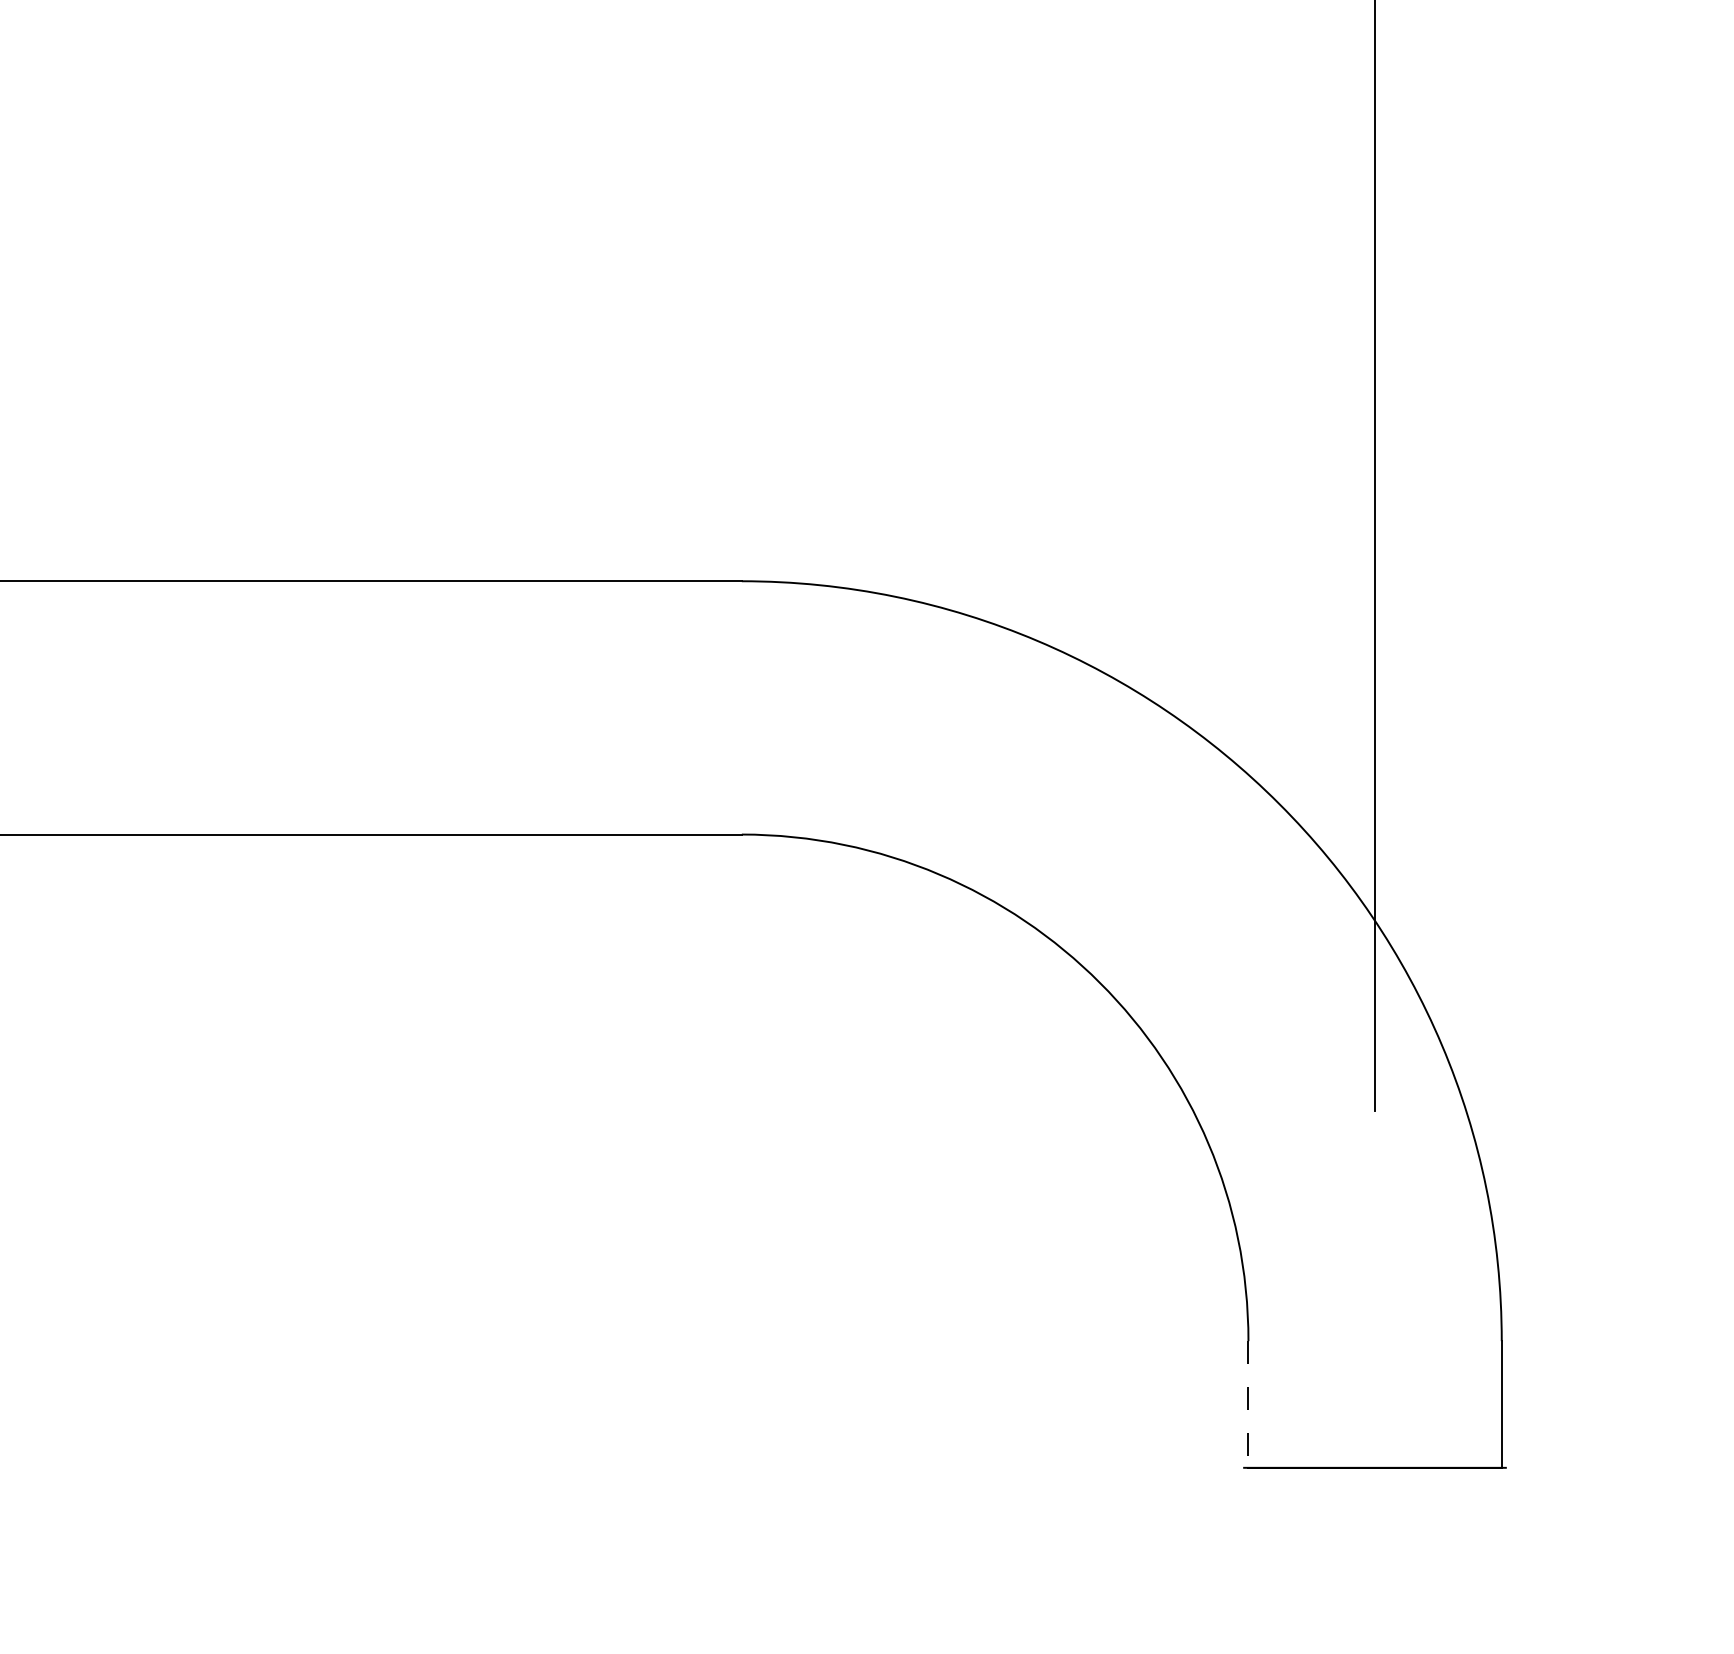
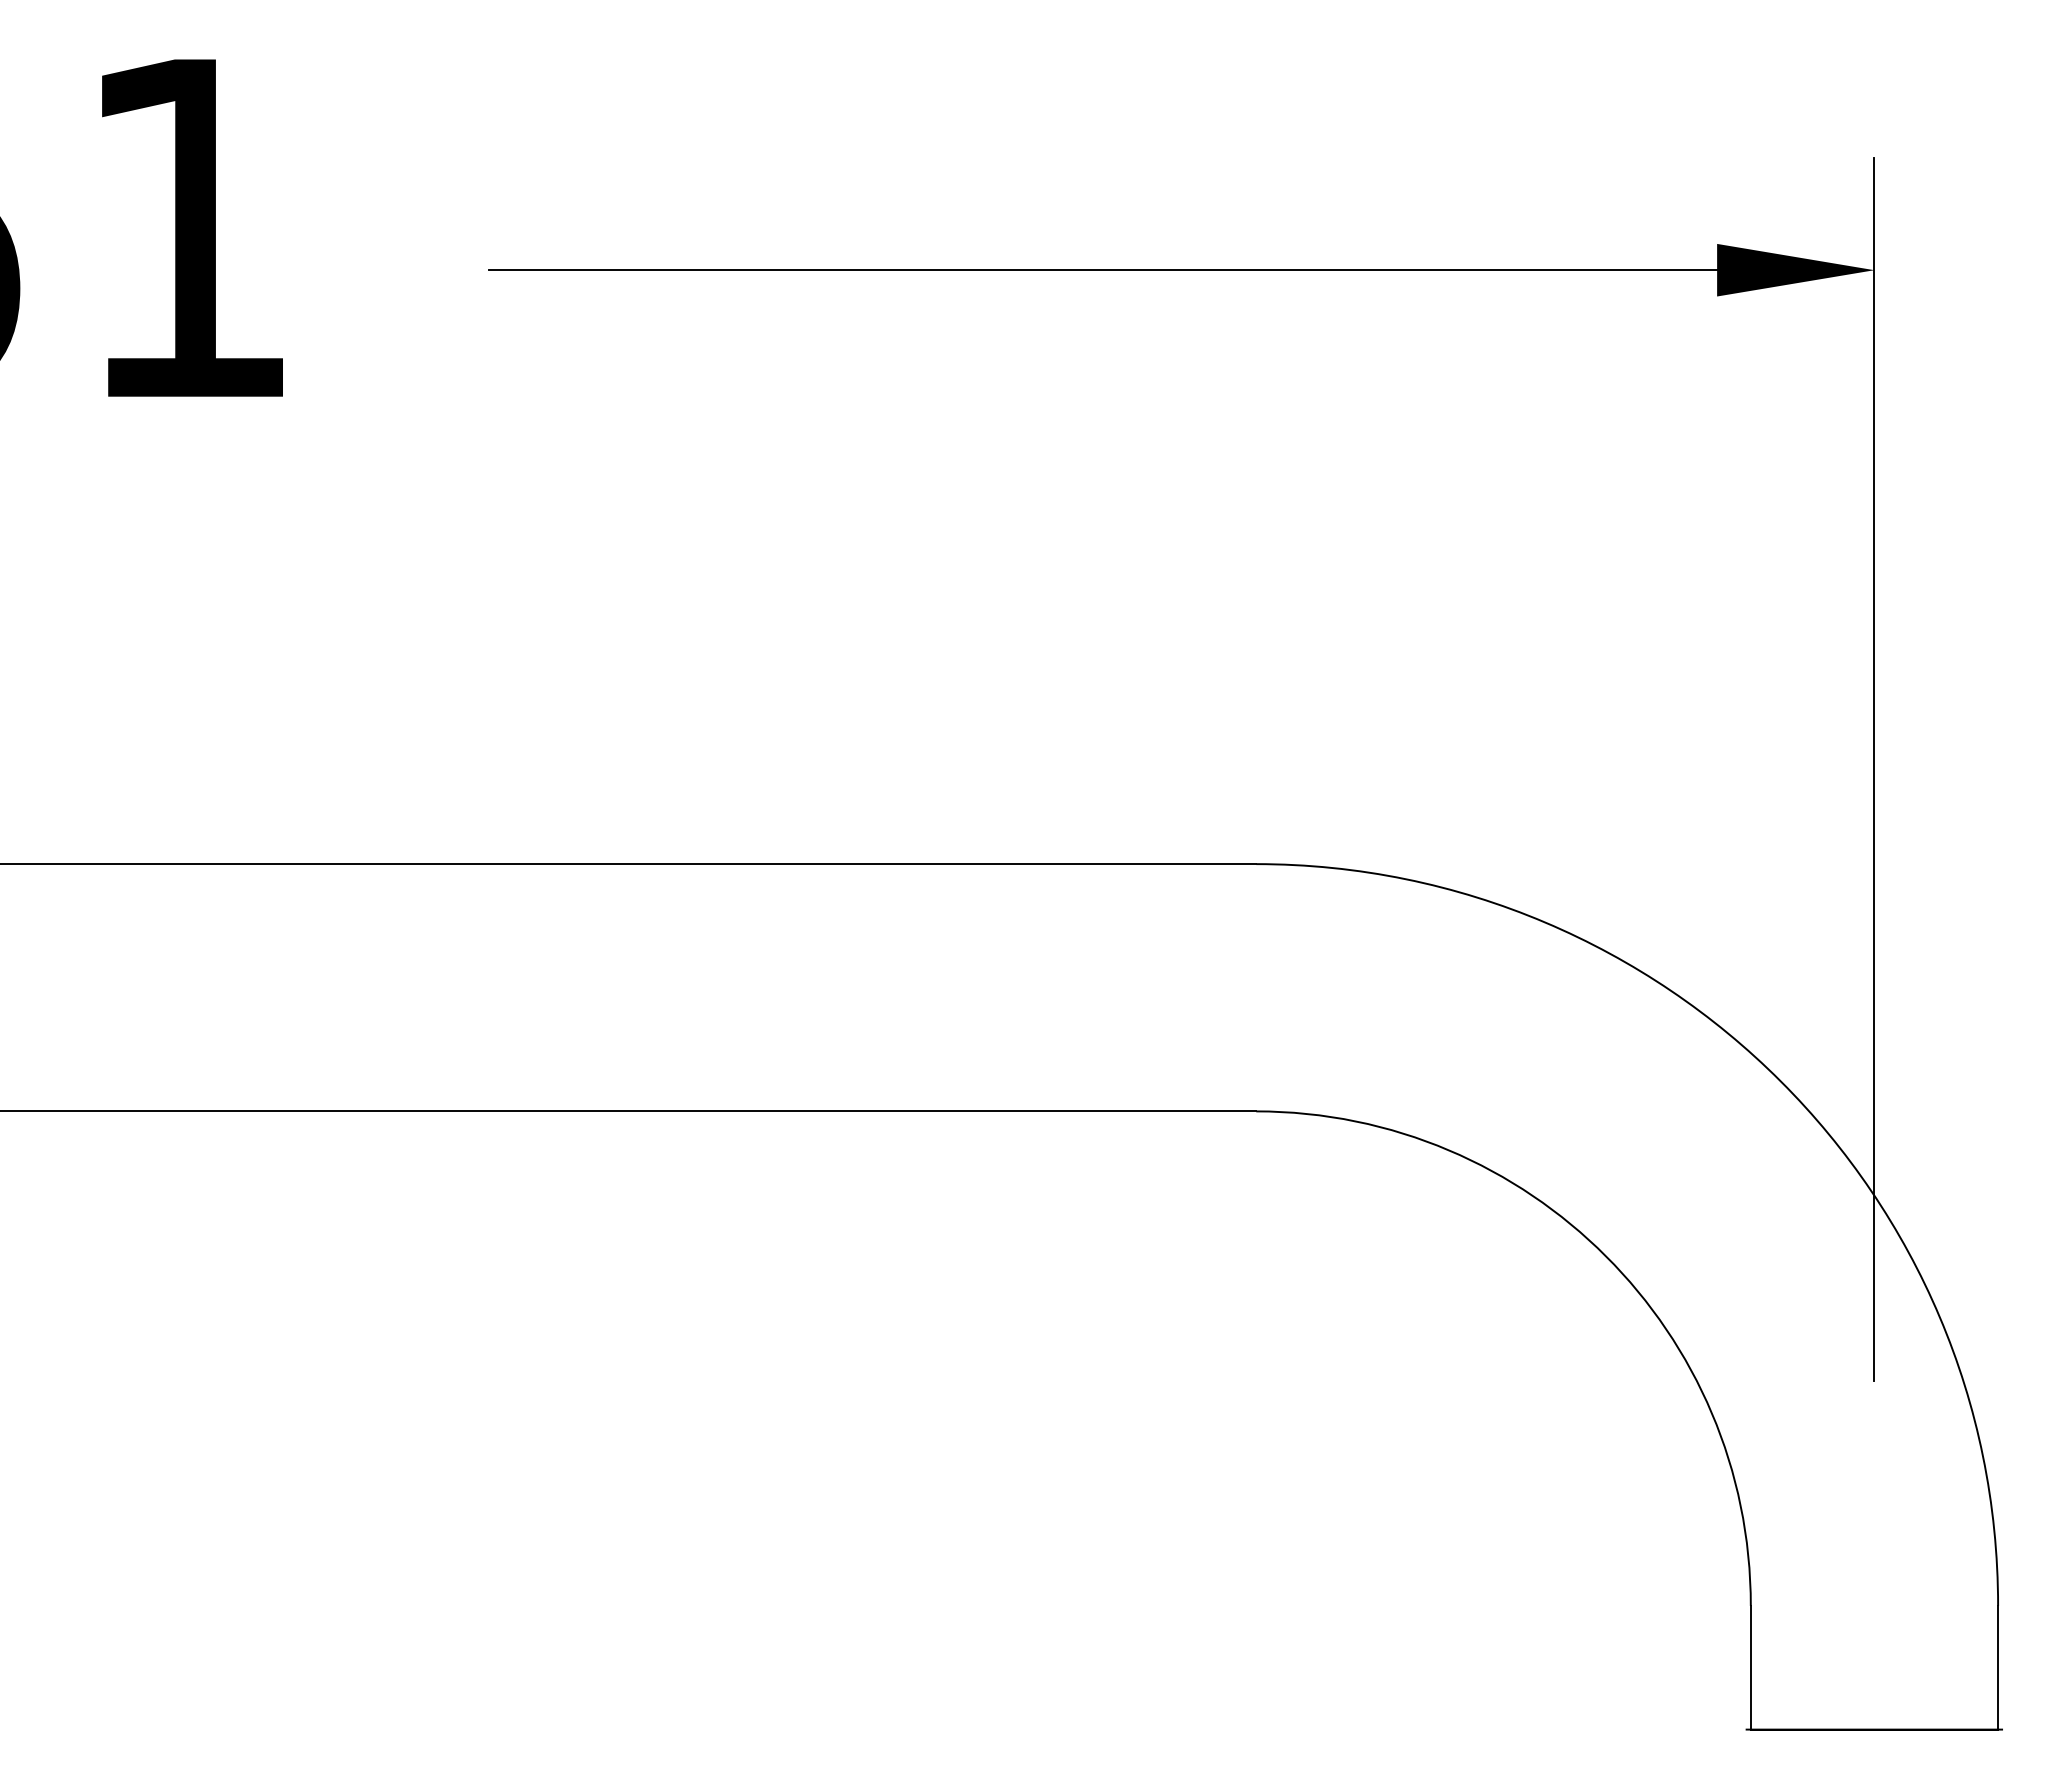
line: (1248, 1404) -> (1750, 1667), dashed -> solid

